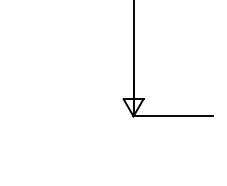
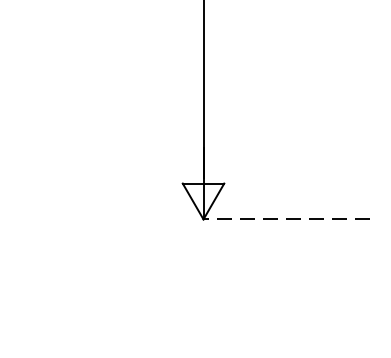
line: (173, 116) -> (286, 219), solid -> dashed

